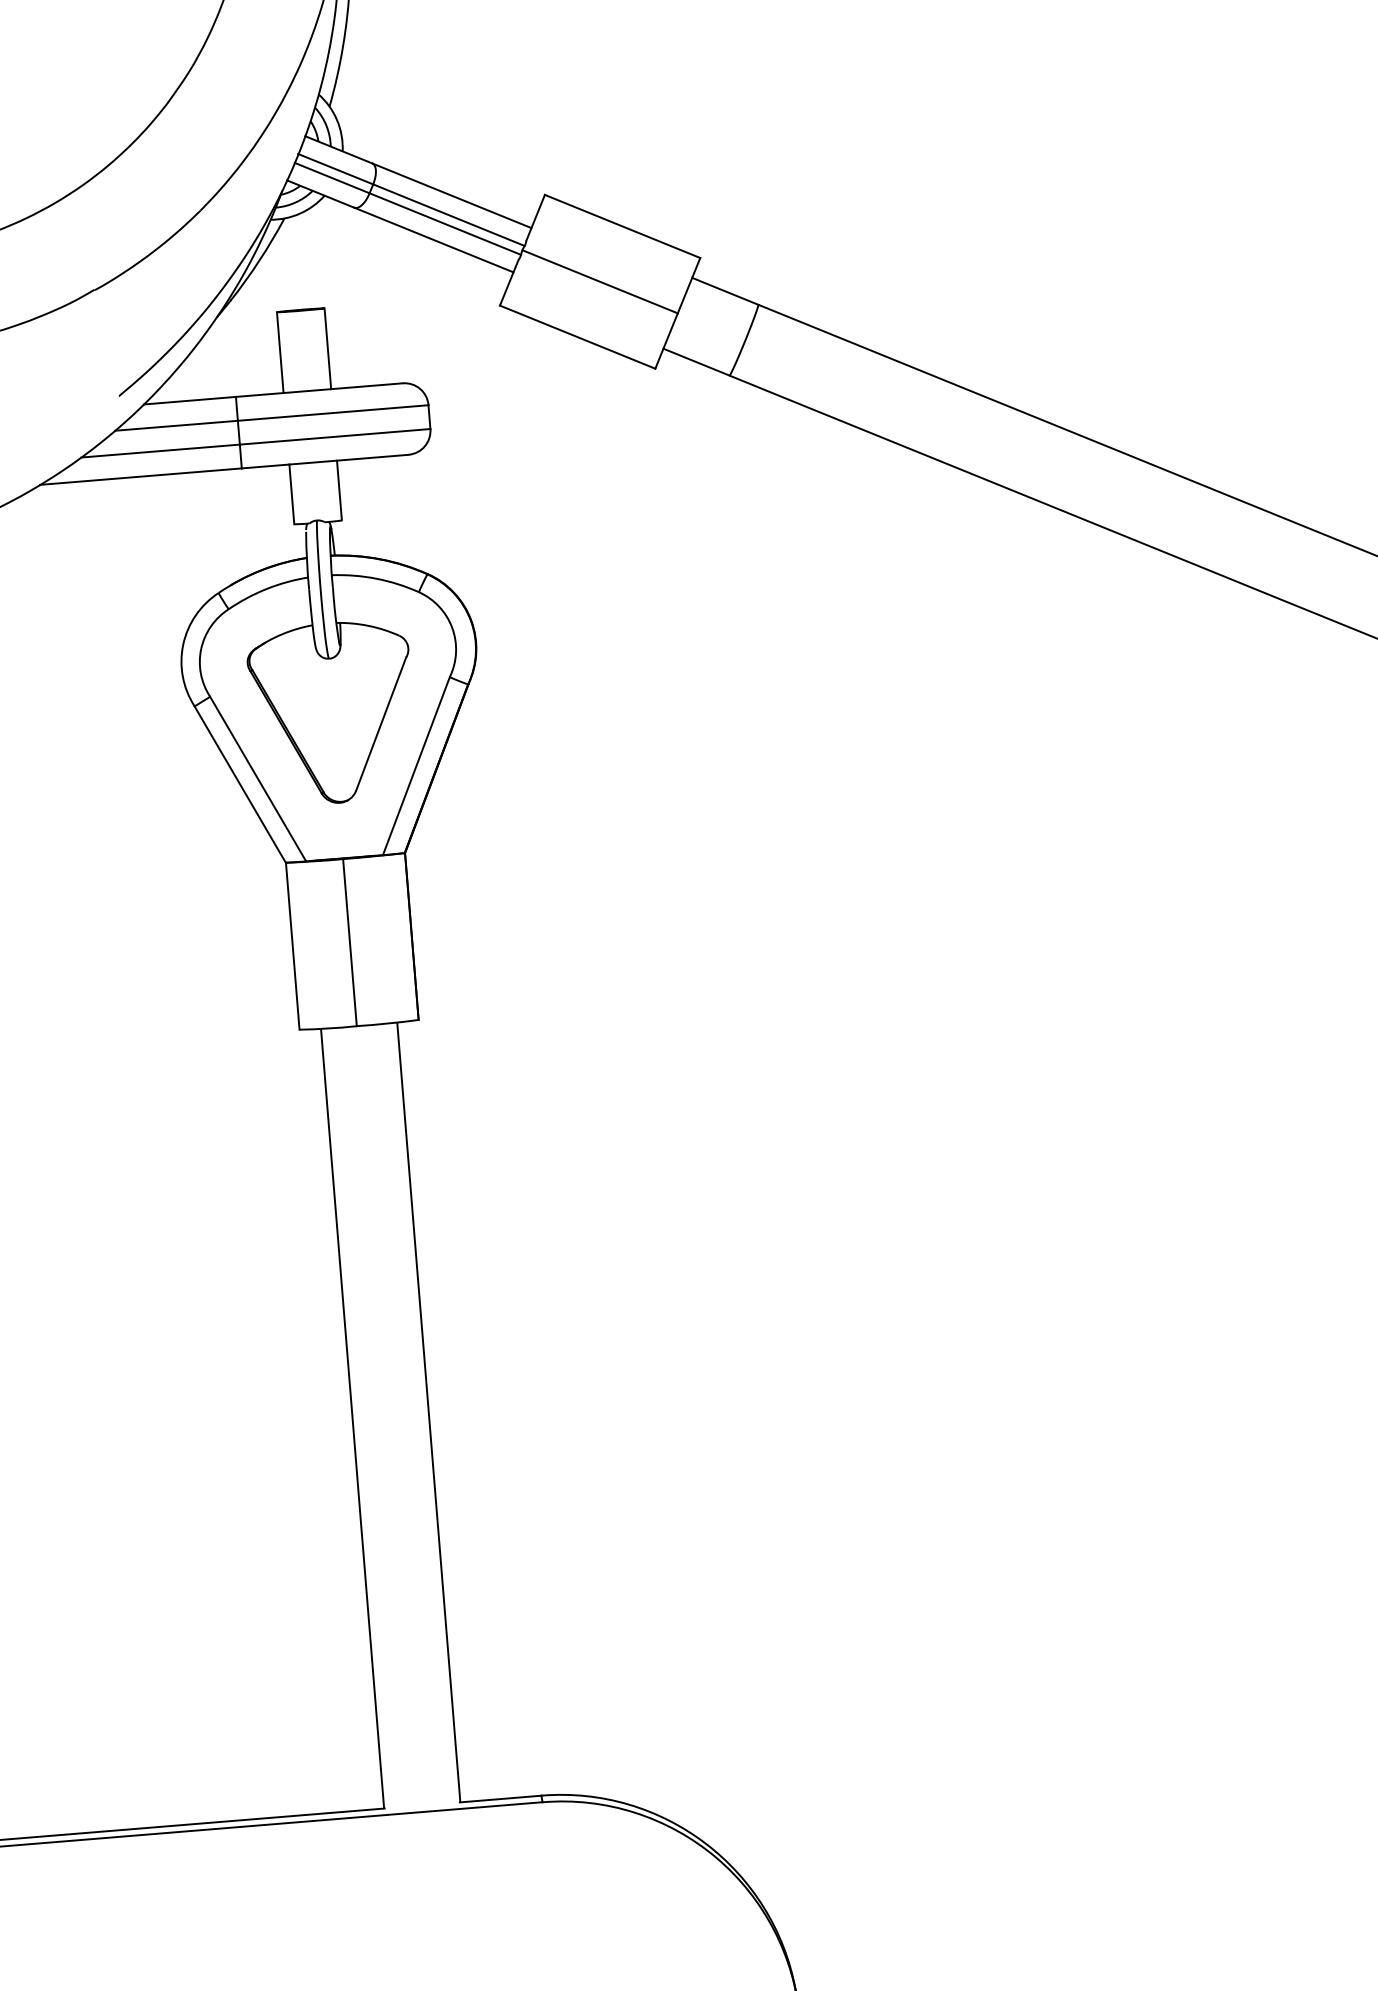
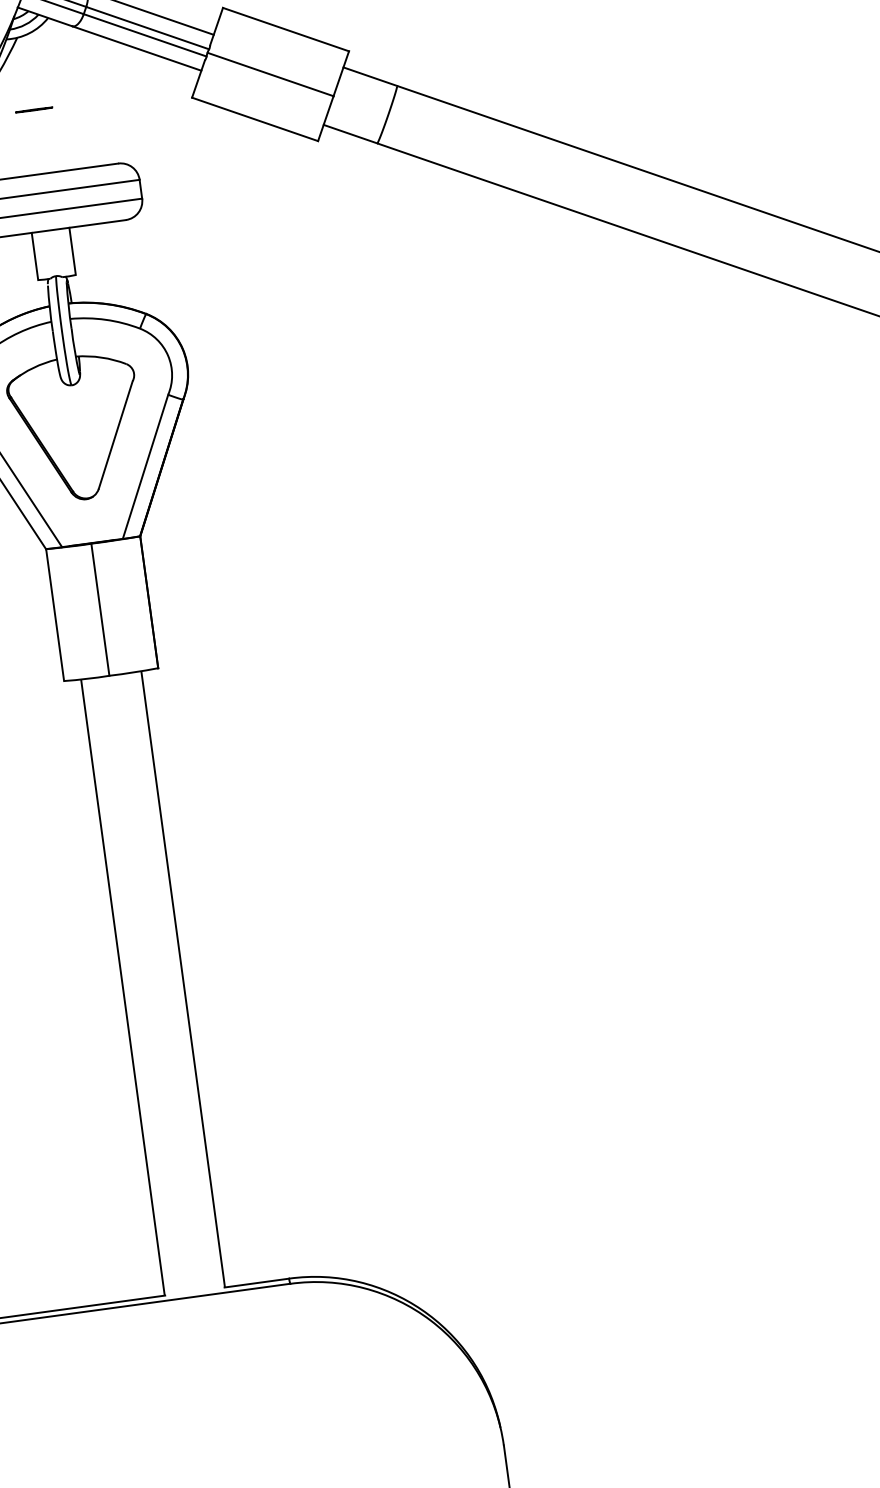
line: (327, 348) -> (57, 139), removed
line: (279, 352) -> (19, 144), removed

